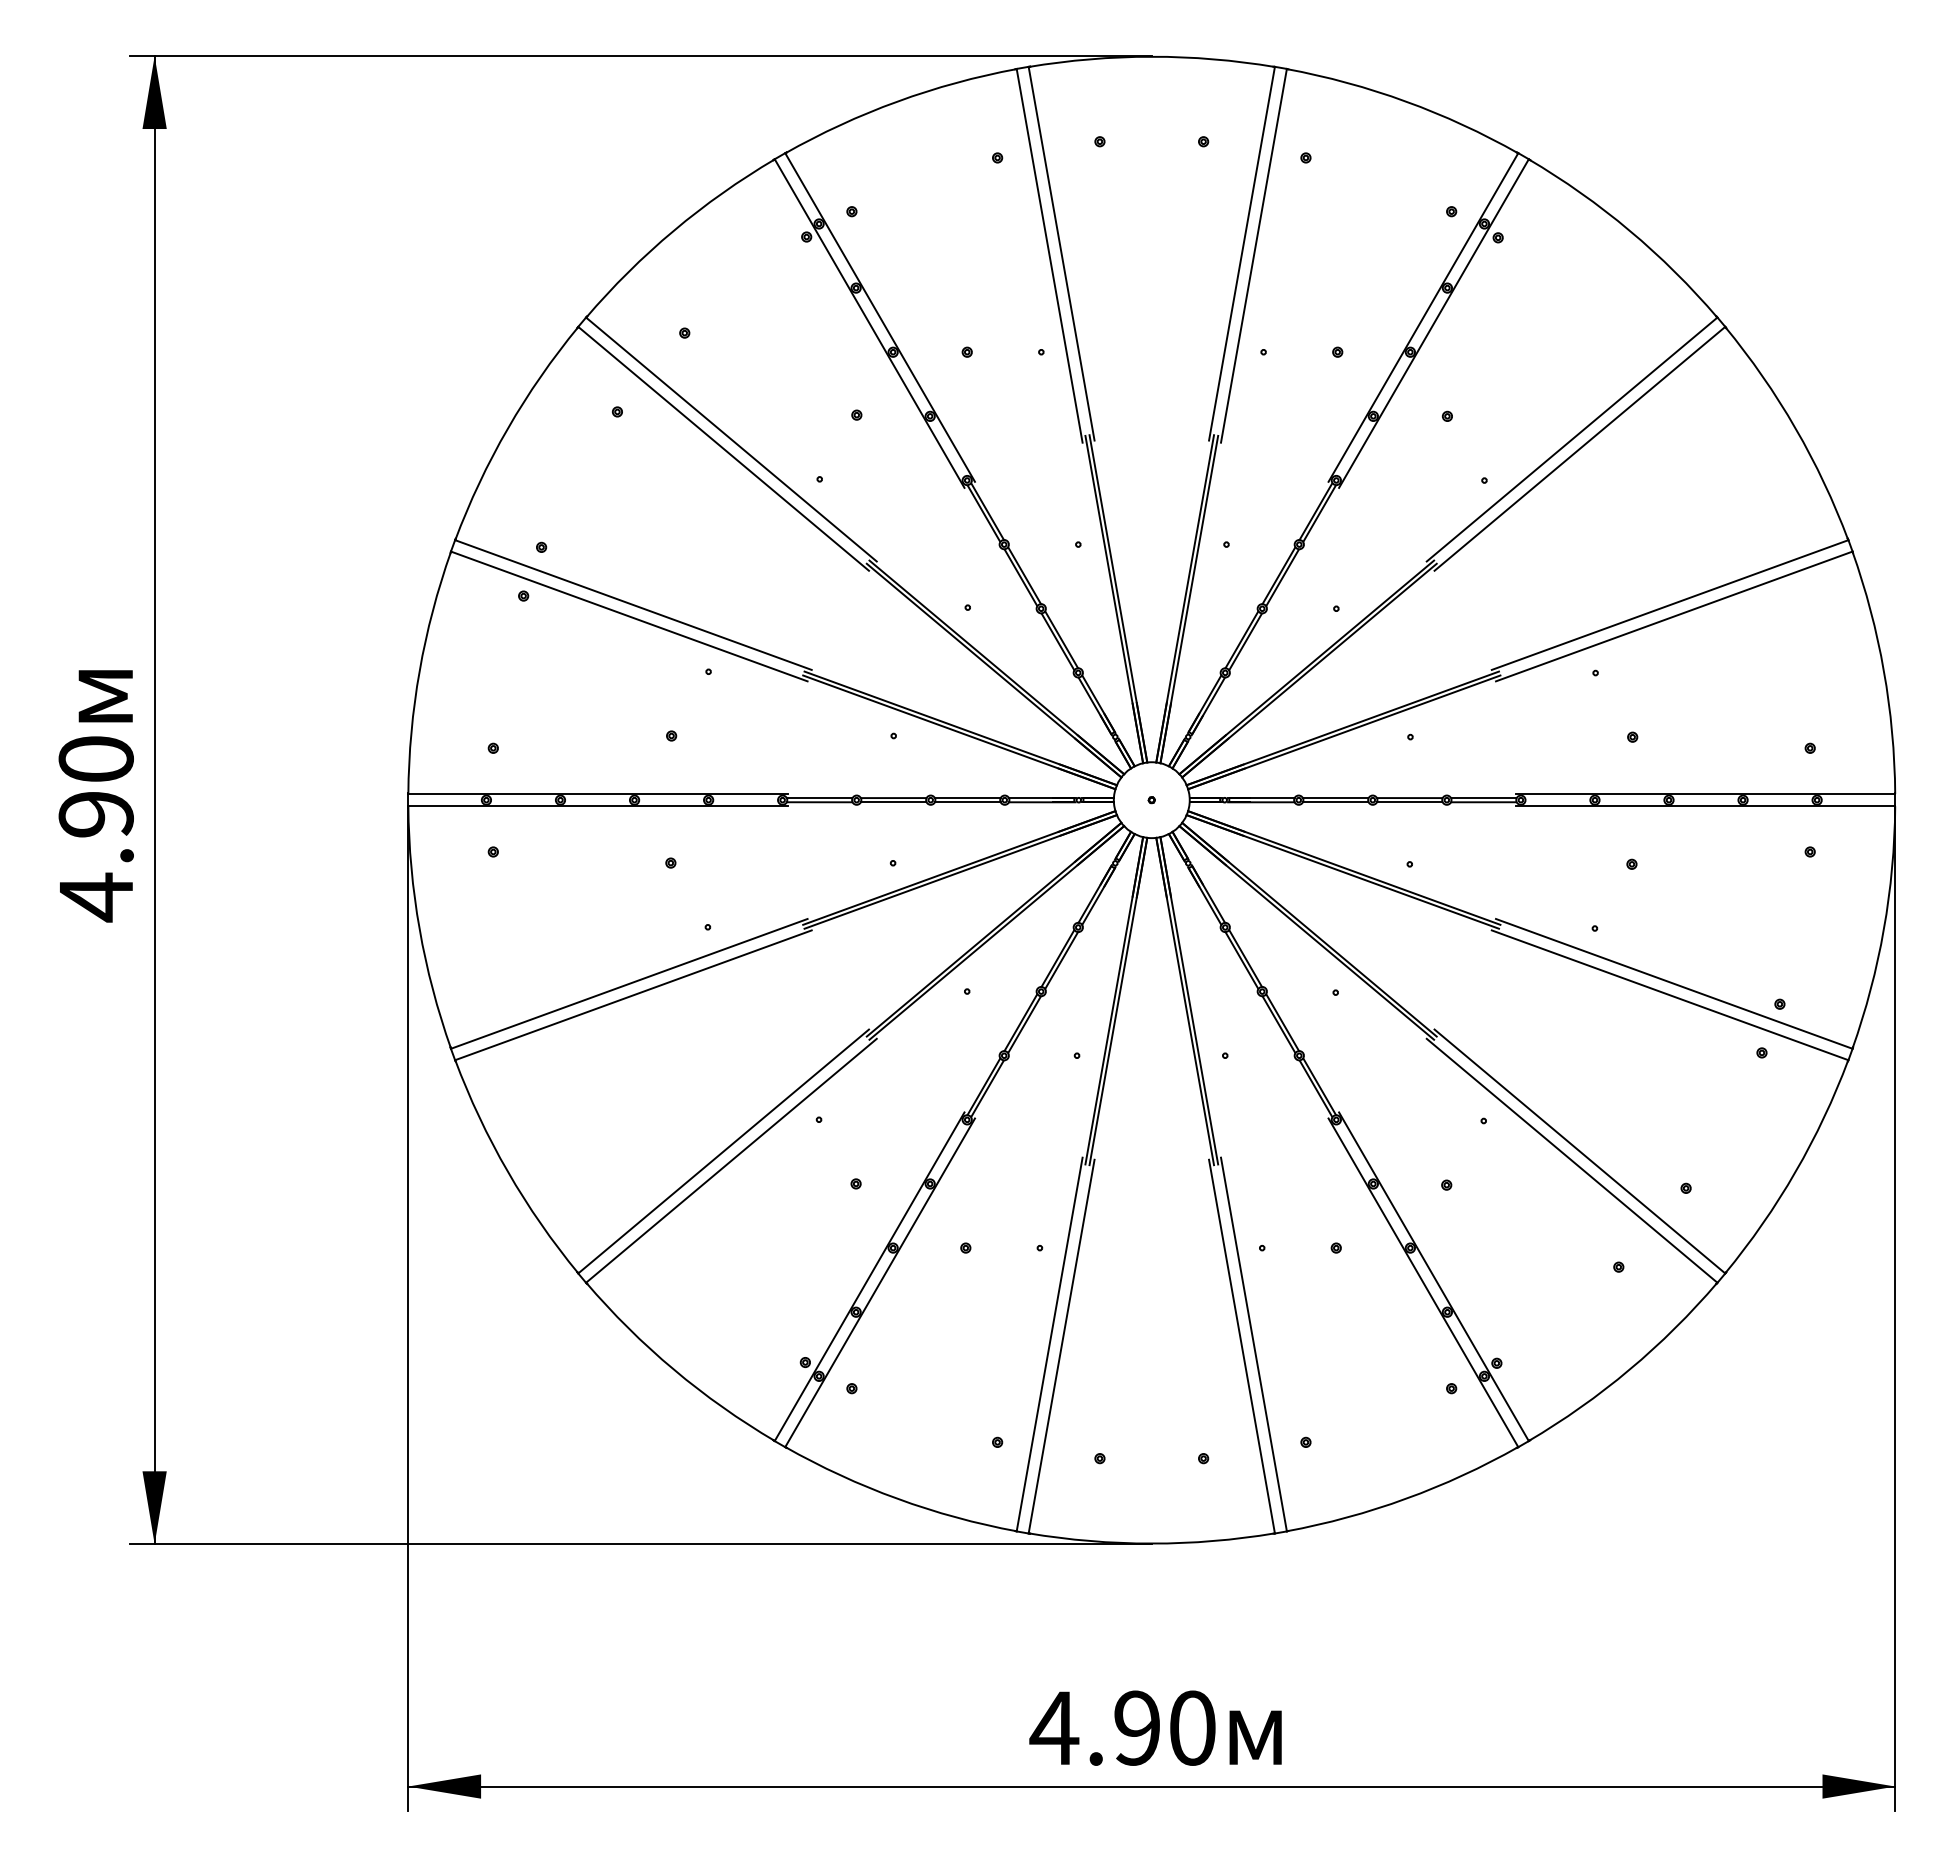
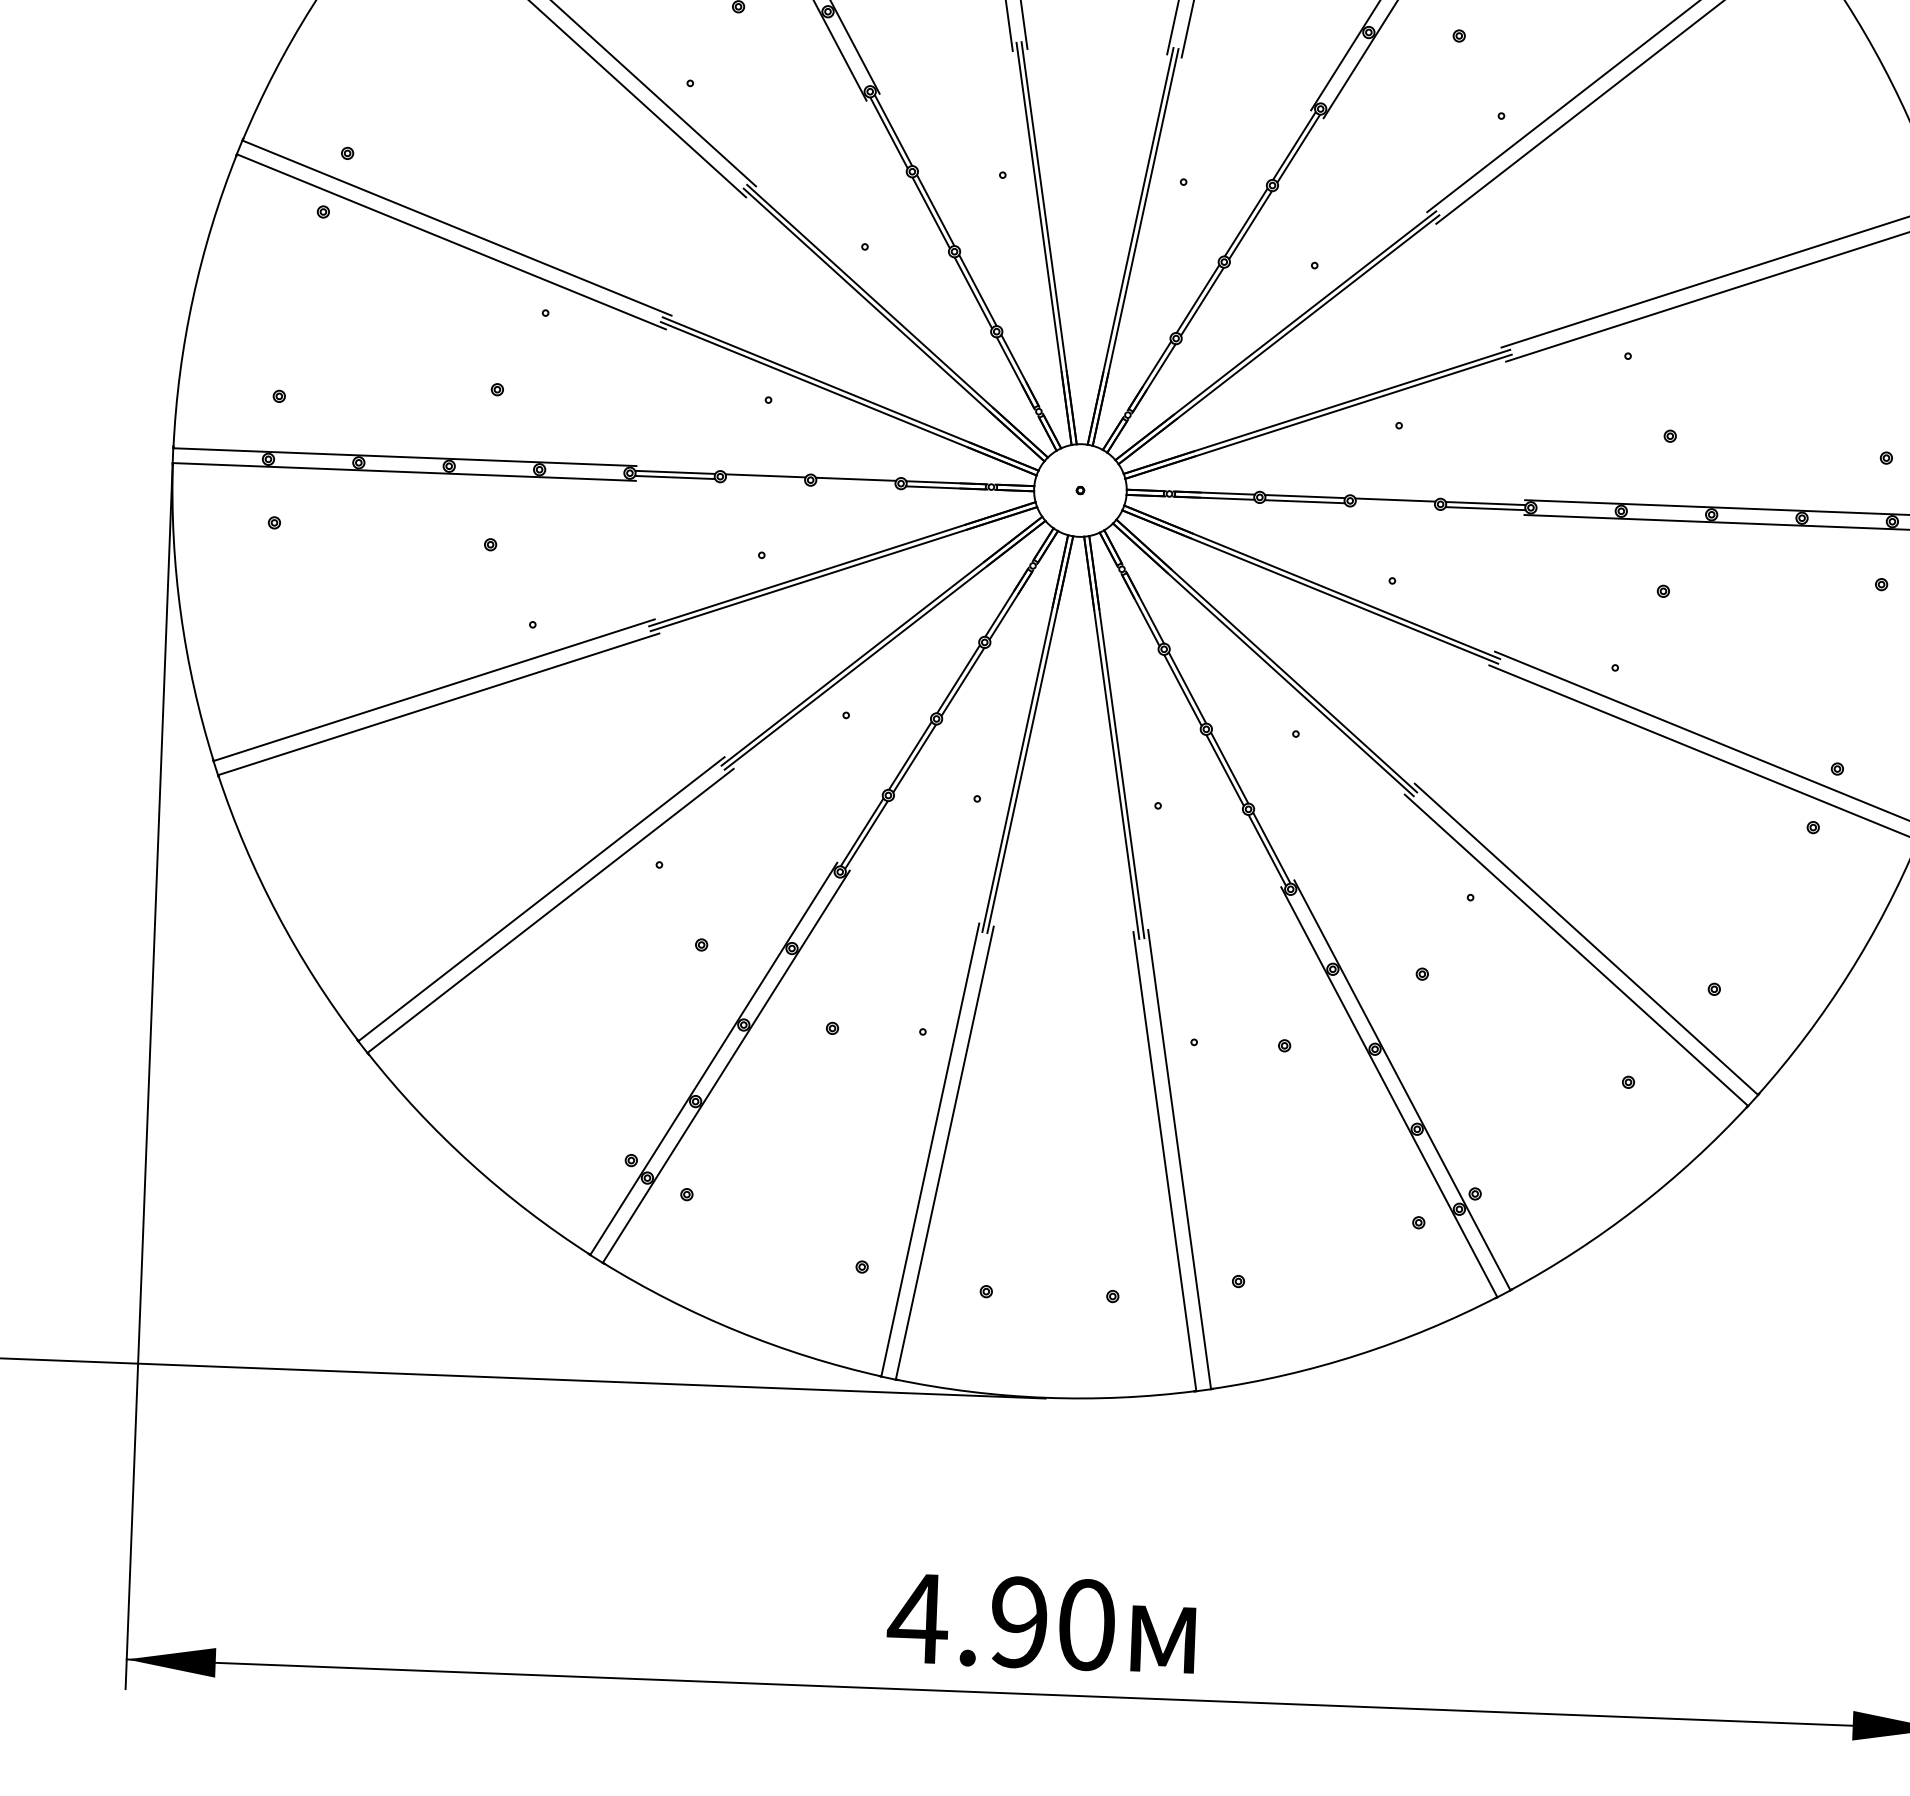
line: (893, 802) -> (765, 481), removed
line: (967, 802) -> (855, 484), removed
line: (1409, 802) -> (1394, 505), removed

